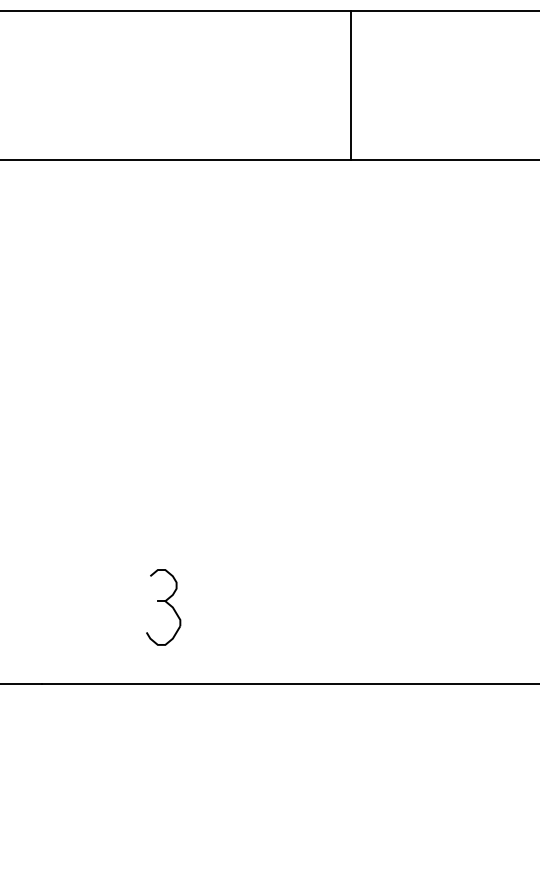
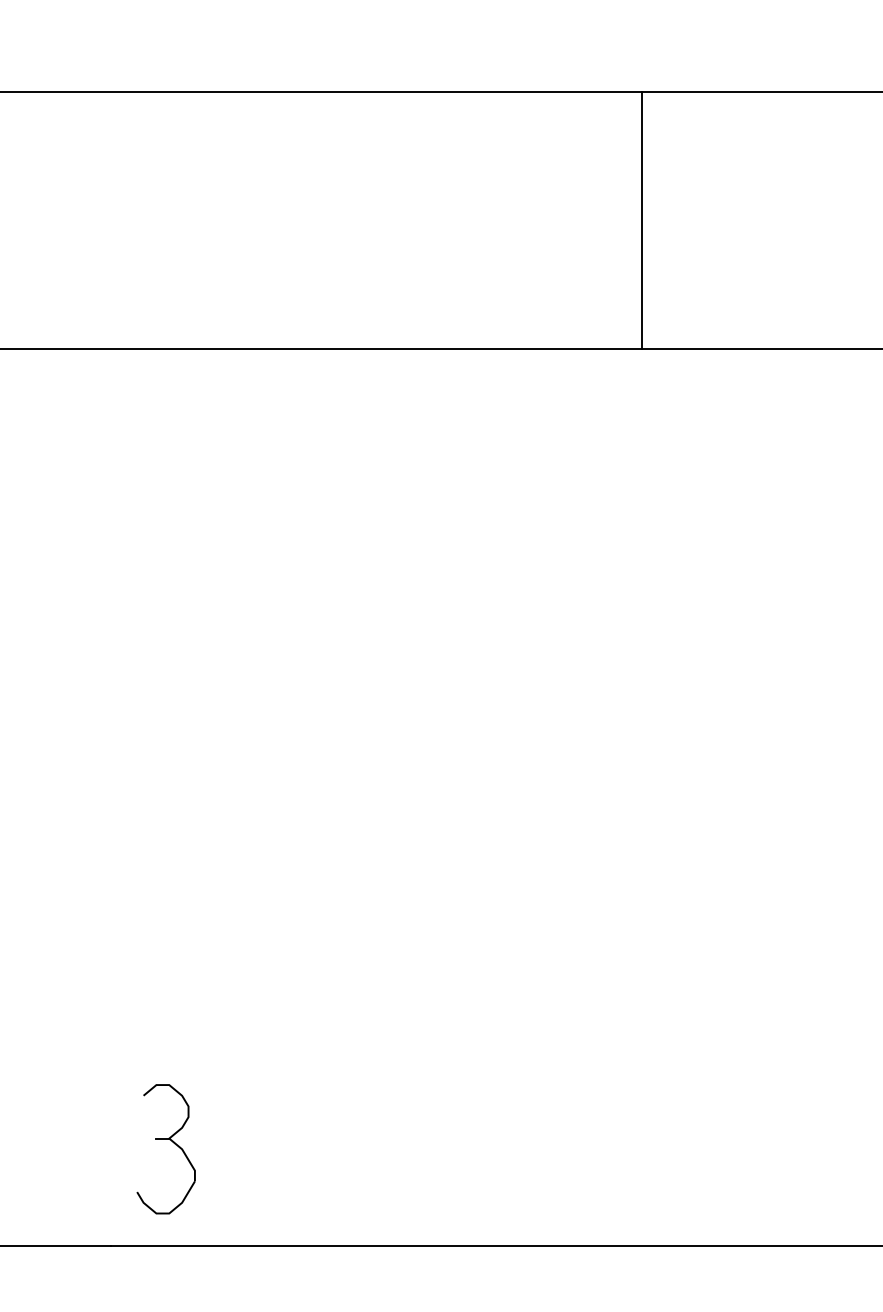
part: (163, 607) -> (166, 1149), moved

